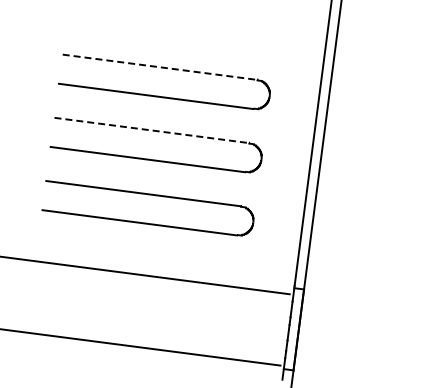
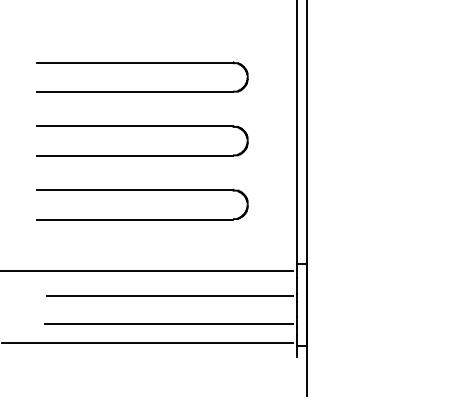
line: (160, 67) -> (135, 62), dashed -> solid
line: (152, 130) -> (135, 126), dashed -> solid
line: (164, 302) -> (169, 295), added
line: (159, 330) -> (168, 323), added

